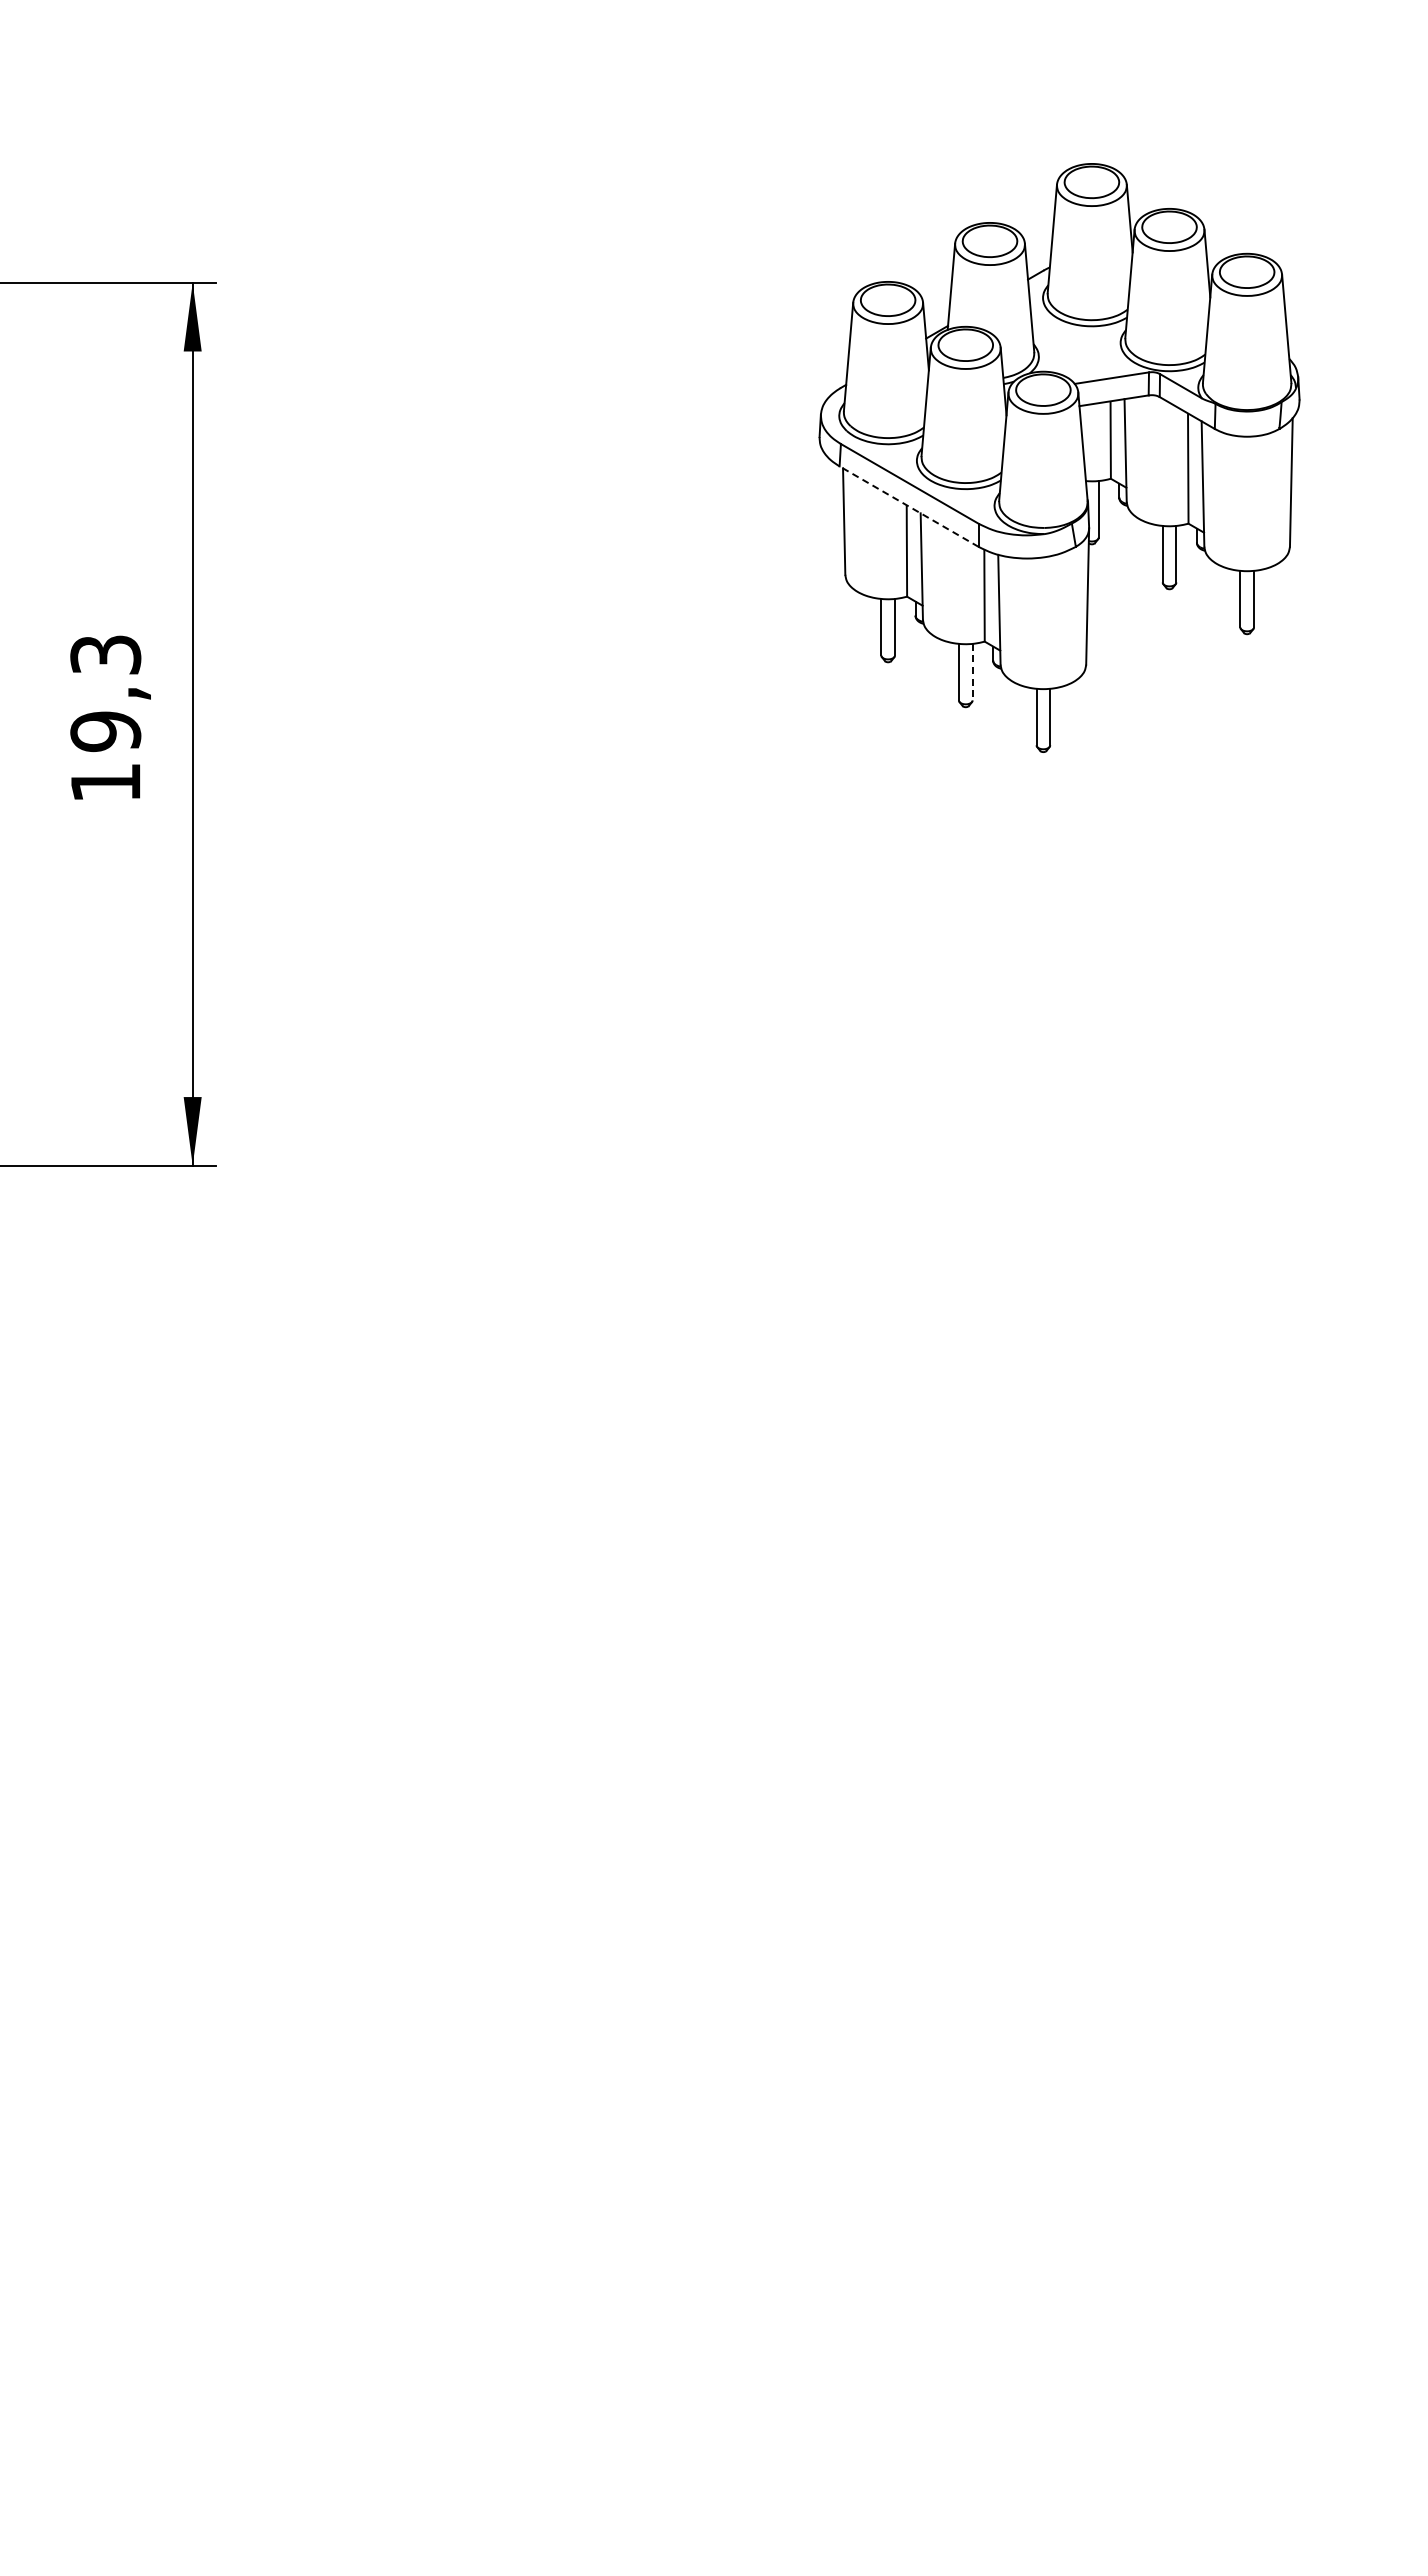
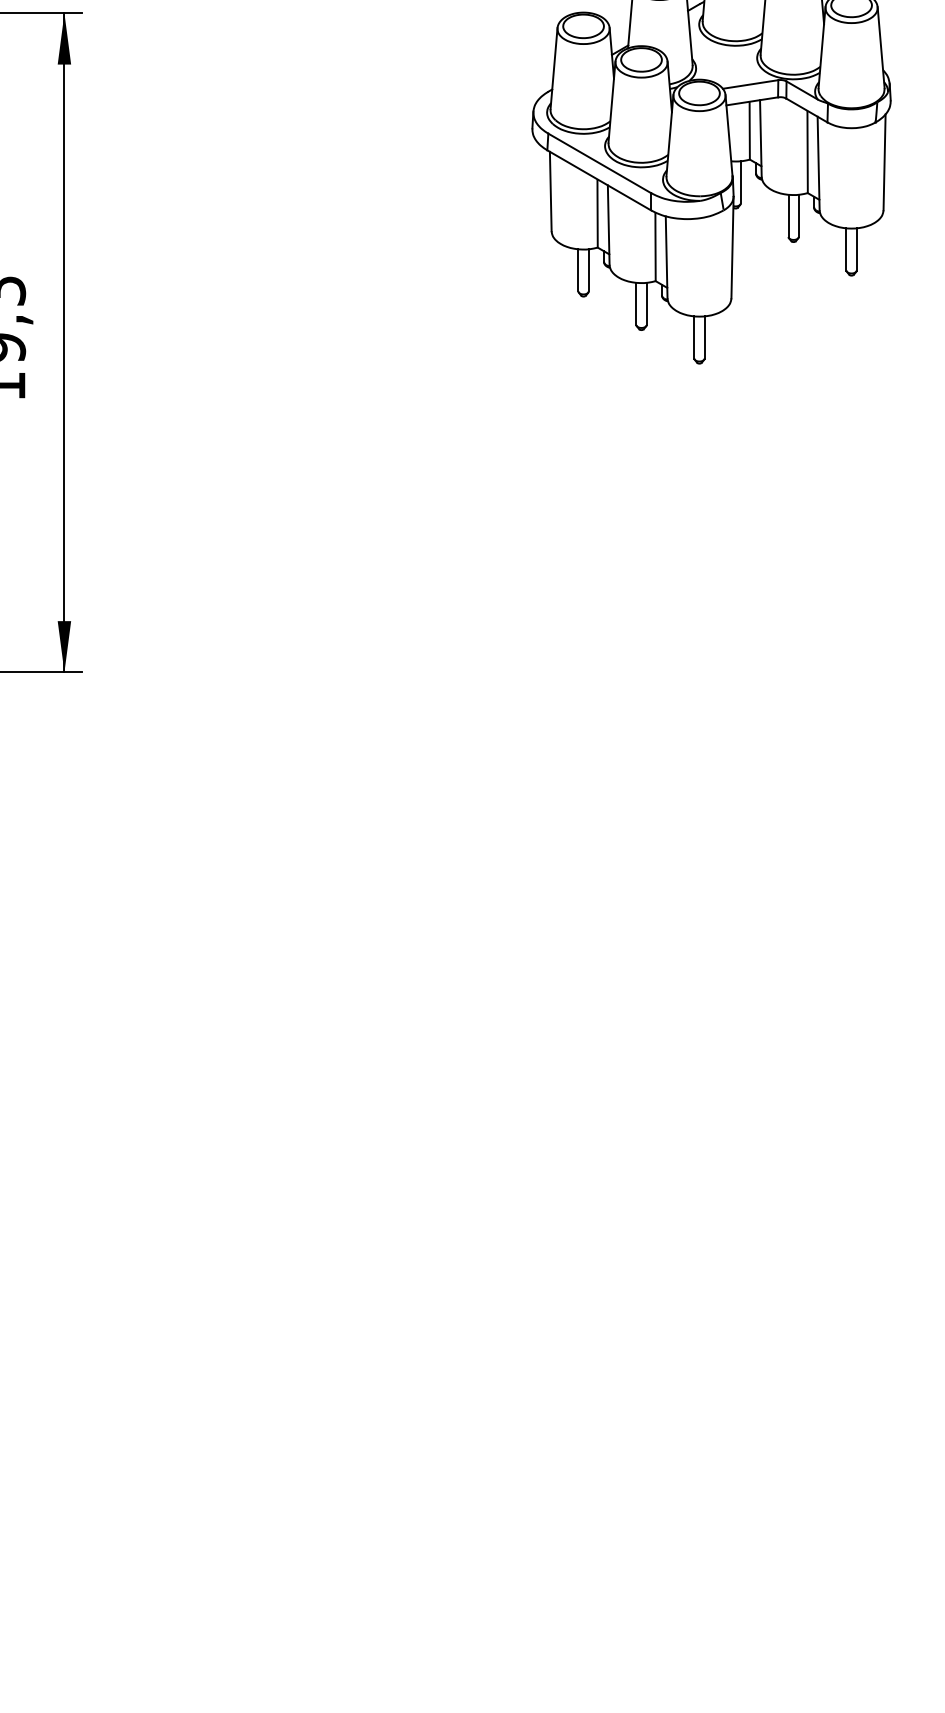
line: (908, 506) -> (598, 180), dashed -> solid
line: (972, 672) -> (646, 304), dashed -> solid

